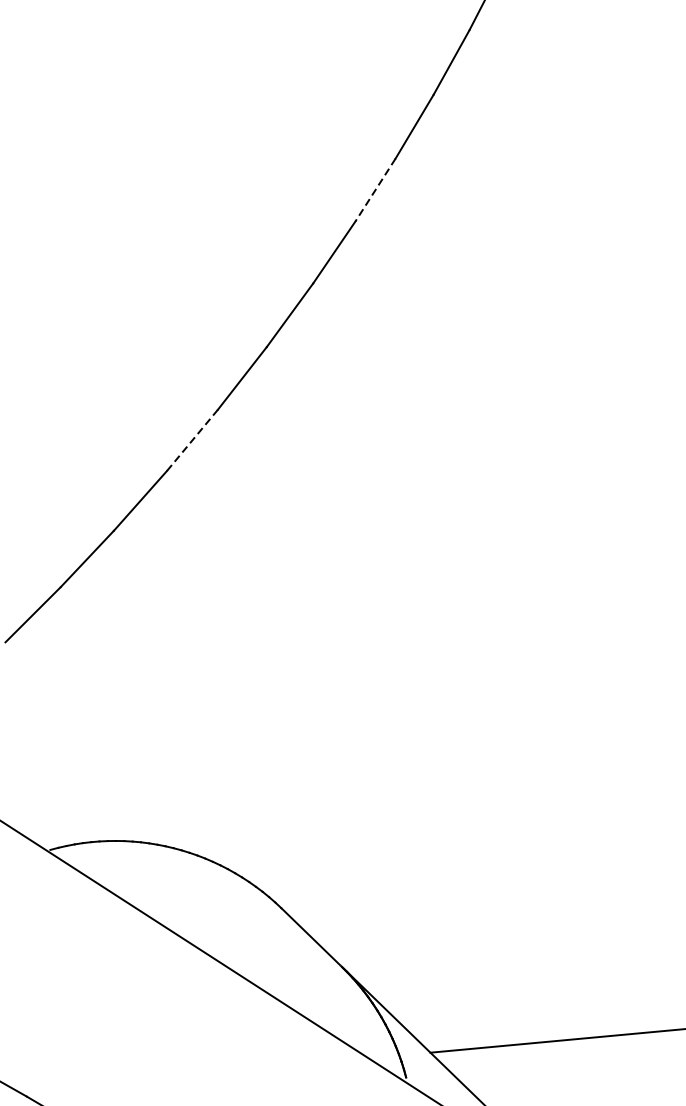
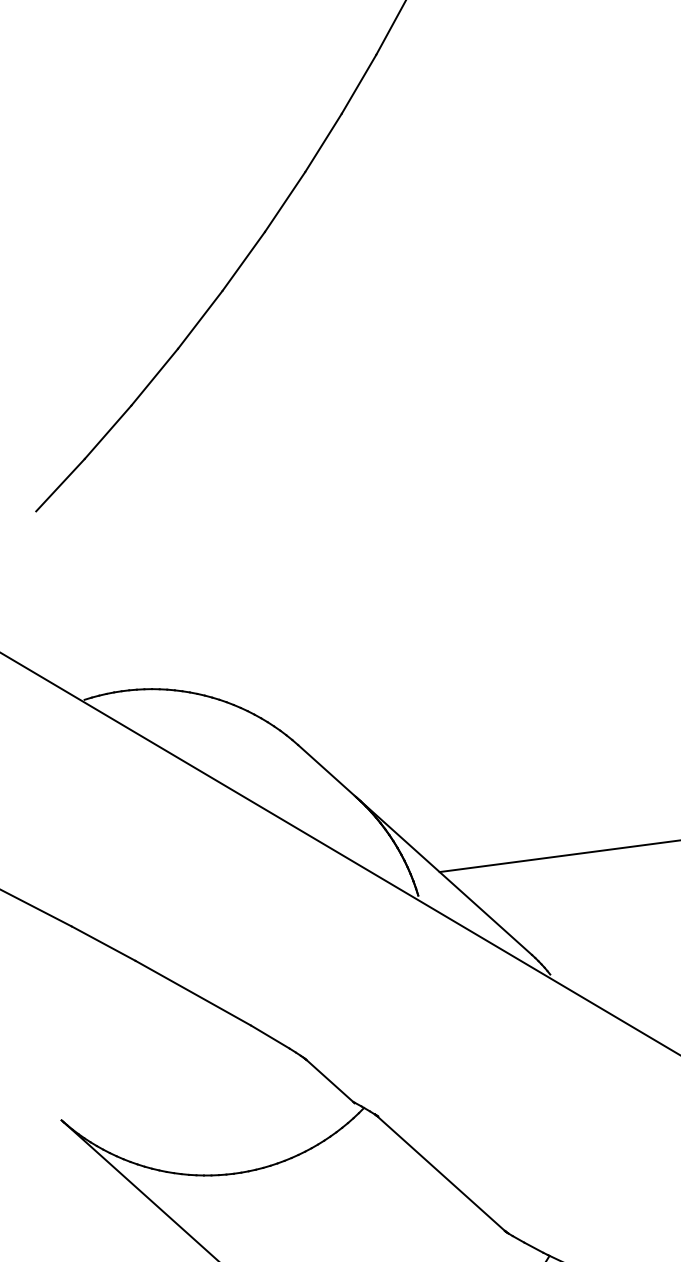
line: (374, 190) -> (358, 84), dashed -> solid
line: (192, 439) -> (200, 319), dashed -> solid

